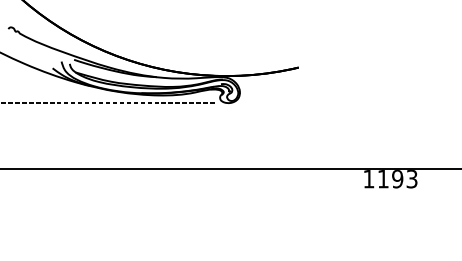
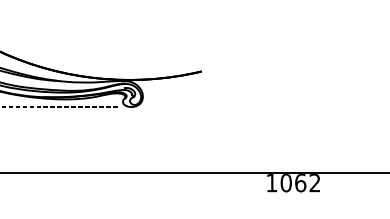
text: (397, 179) -> (300, 183), 1193 -> 1062

